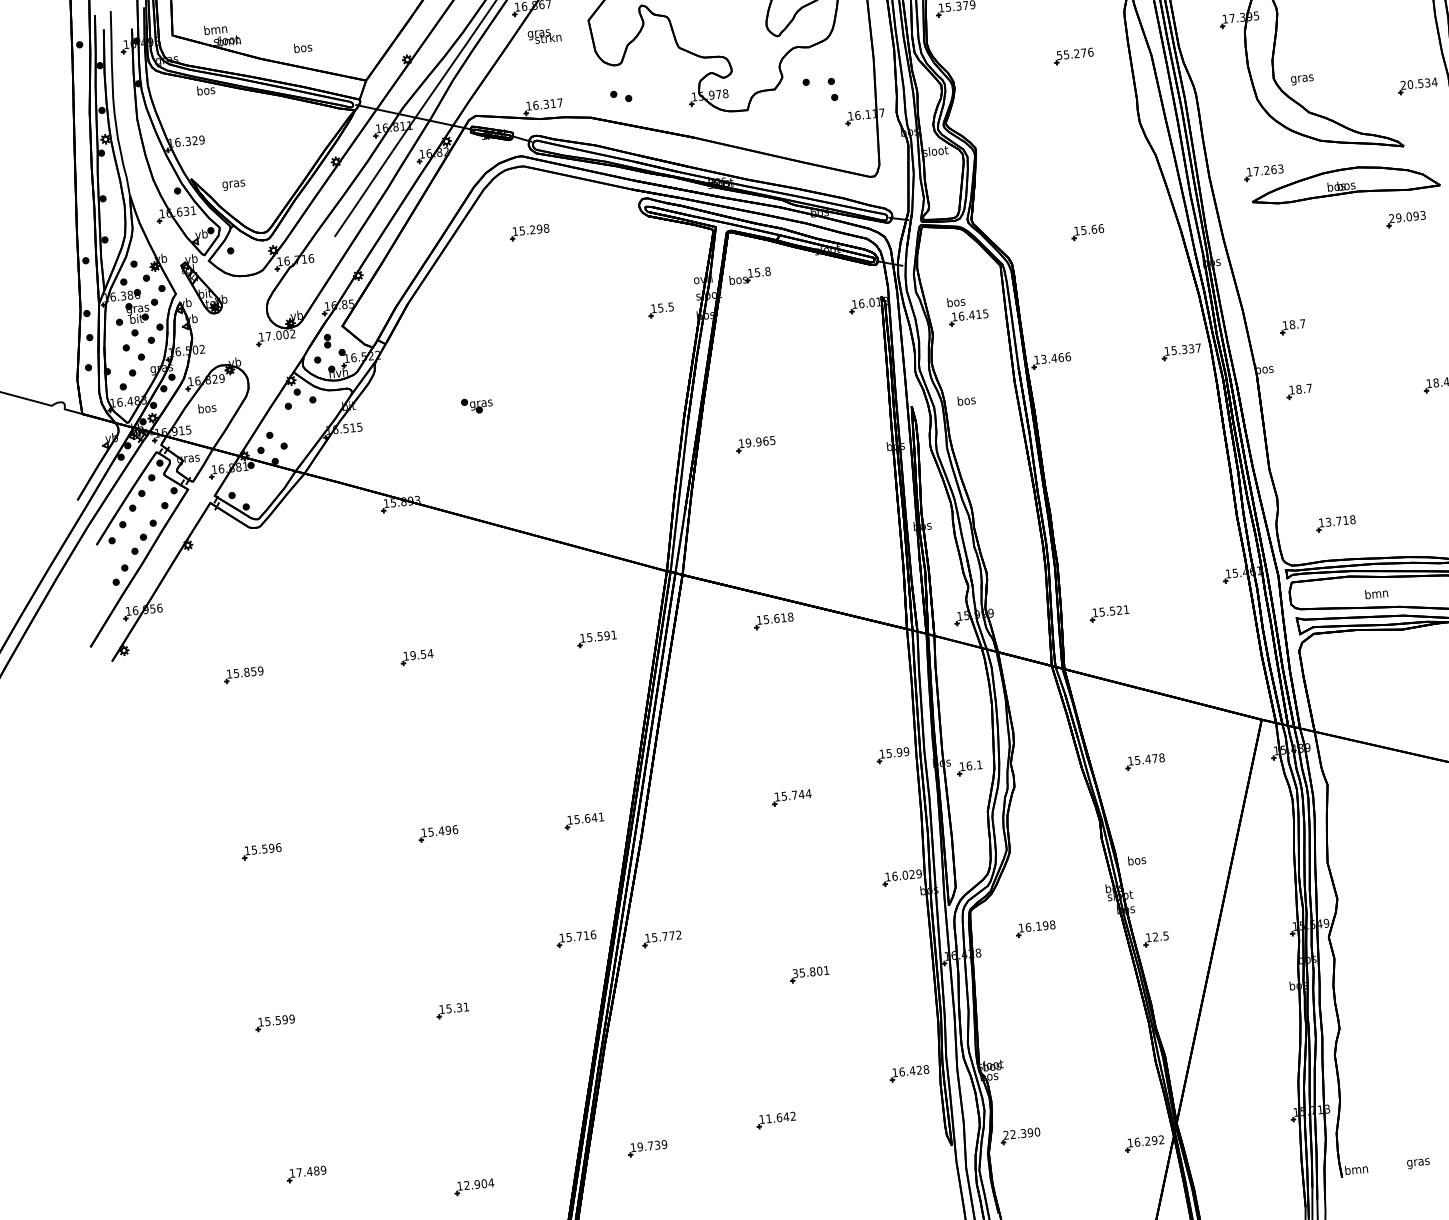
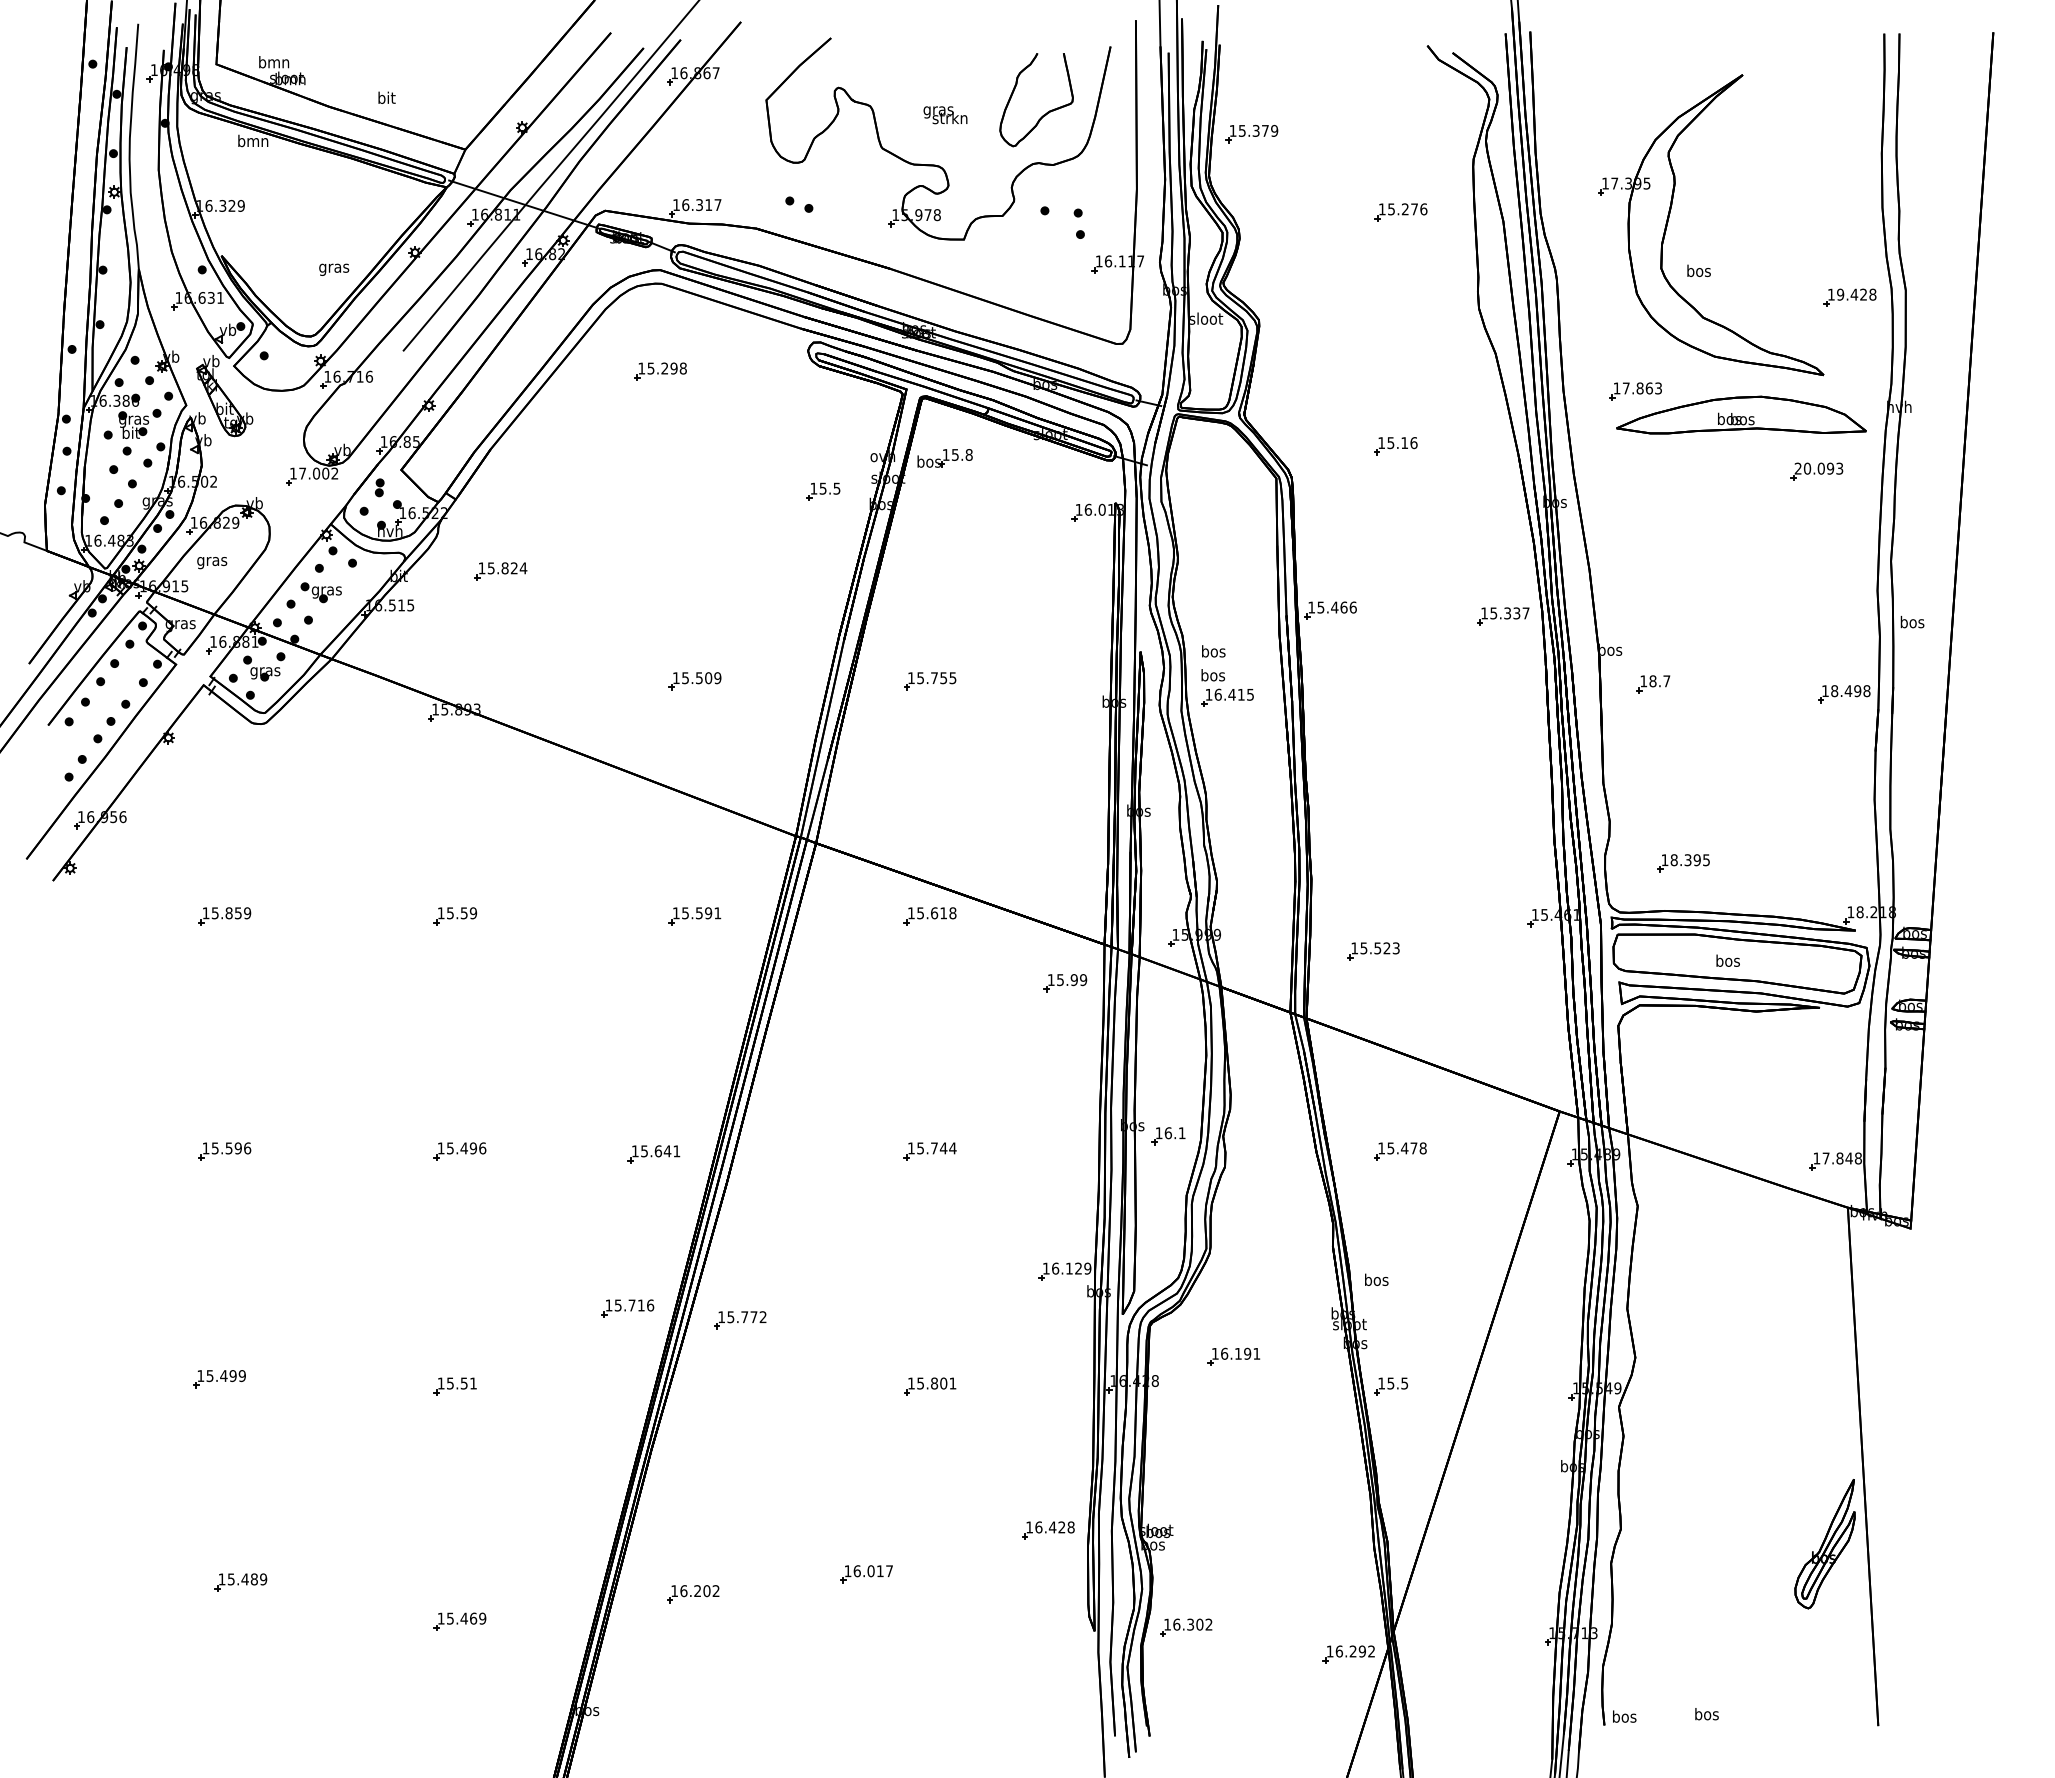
text: (544, 36) -> (945, 115), moved
text: (302, 47) -> (386, 97), bos -> bit
text: (1058, 55) -> (1381, 209), 55.276 -> 15.276
text: (1301, 78) -> (1698, 272), gras -> bos
text: (1418, 83) -> (1851, 294), 20.534 -> 19.428
text: (206, 89) -> (253, 140), bos -> bmn
text: (1266, 170) -> (1639, 388), 17.263 -> 17.863
text: (234, 184) -> (334, 269), moved
text: (1398, 217) -> (1806, 468), 29.093 -> 20.093
text: (1094, 229) -> (1404, 443), 15.66 -> 15.16
part: (967, 310) -> (1227, 687), moved
part: (1293, 327) -> (1653, 598), removed
text: (1043, 358) -> (1320, 606), 13.466 -> 15.466
part: (424, 394) -> (500, 571), added
part: (476, 405) -> (320, 592), moved
text: (207, 409) -> (212, 561), bos -> gras
text: (757, 442) -> (932, 678), 19.965 -> 15.755
part: (578, 462) -> (694, 681), added
part: (254, 484) -> (264, 666), added
text: (1340, 521) -> (1690, 860), 13.718 -> 18.395
text: (1376, 593) -> (1727, 960), bmn -> bos
text: (1125, 609) -> (1395, 948), 15.521 -> 15.523
text: (421, 654) -> (461, 913), 19.54 -> 15.59
part: (893, 755) -> (1065, 983), moved
text: (904, 875) -> (1068, 1268), 16.029 -> 16.129
text: (1052, 924) -> (1256, 1353), 16.198 -> 16.191
text: (1155, 937) -> (1390, 1383), 12.5 -> 15.5
text: (795, 973) -> (911, 1383), 35.801 -> 15.801
text: (459, 1006) -> (464, 1382), 15.31 -> 15.51
text: (278, 1020) -> (223, 1376), 15.599 -> 15.499
text: (780, 1117) -> (872, 1571), 11.642 -> 16.017
text: (1021, 1133) -> (1188, 1624), 22.390 -> 16.302
text: (652, 1146) -> (699, 1591), 19.739 -> 16.202
text: (1418, 1162) -> (1706, 1715), gras -> bos
text: (1356, 1169) -> (1624, 1716), bmn -> bos
text: (298, 1172) -> (230, 1579), 17.489 -> 15.489
text: (479, 1184) -> (466, 1618), 12.904 -> 15.469

